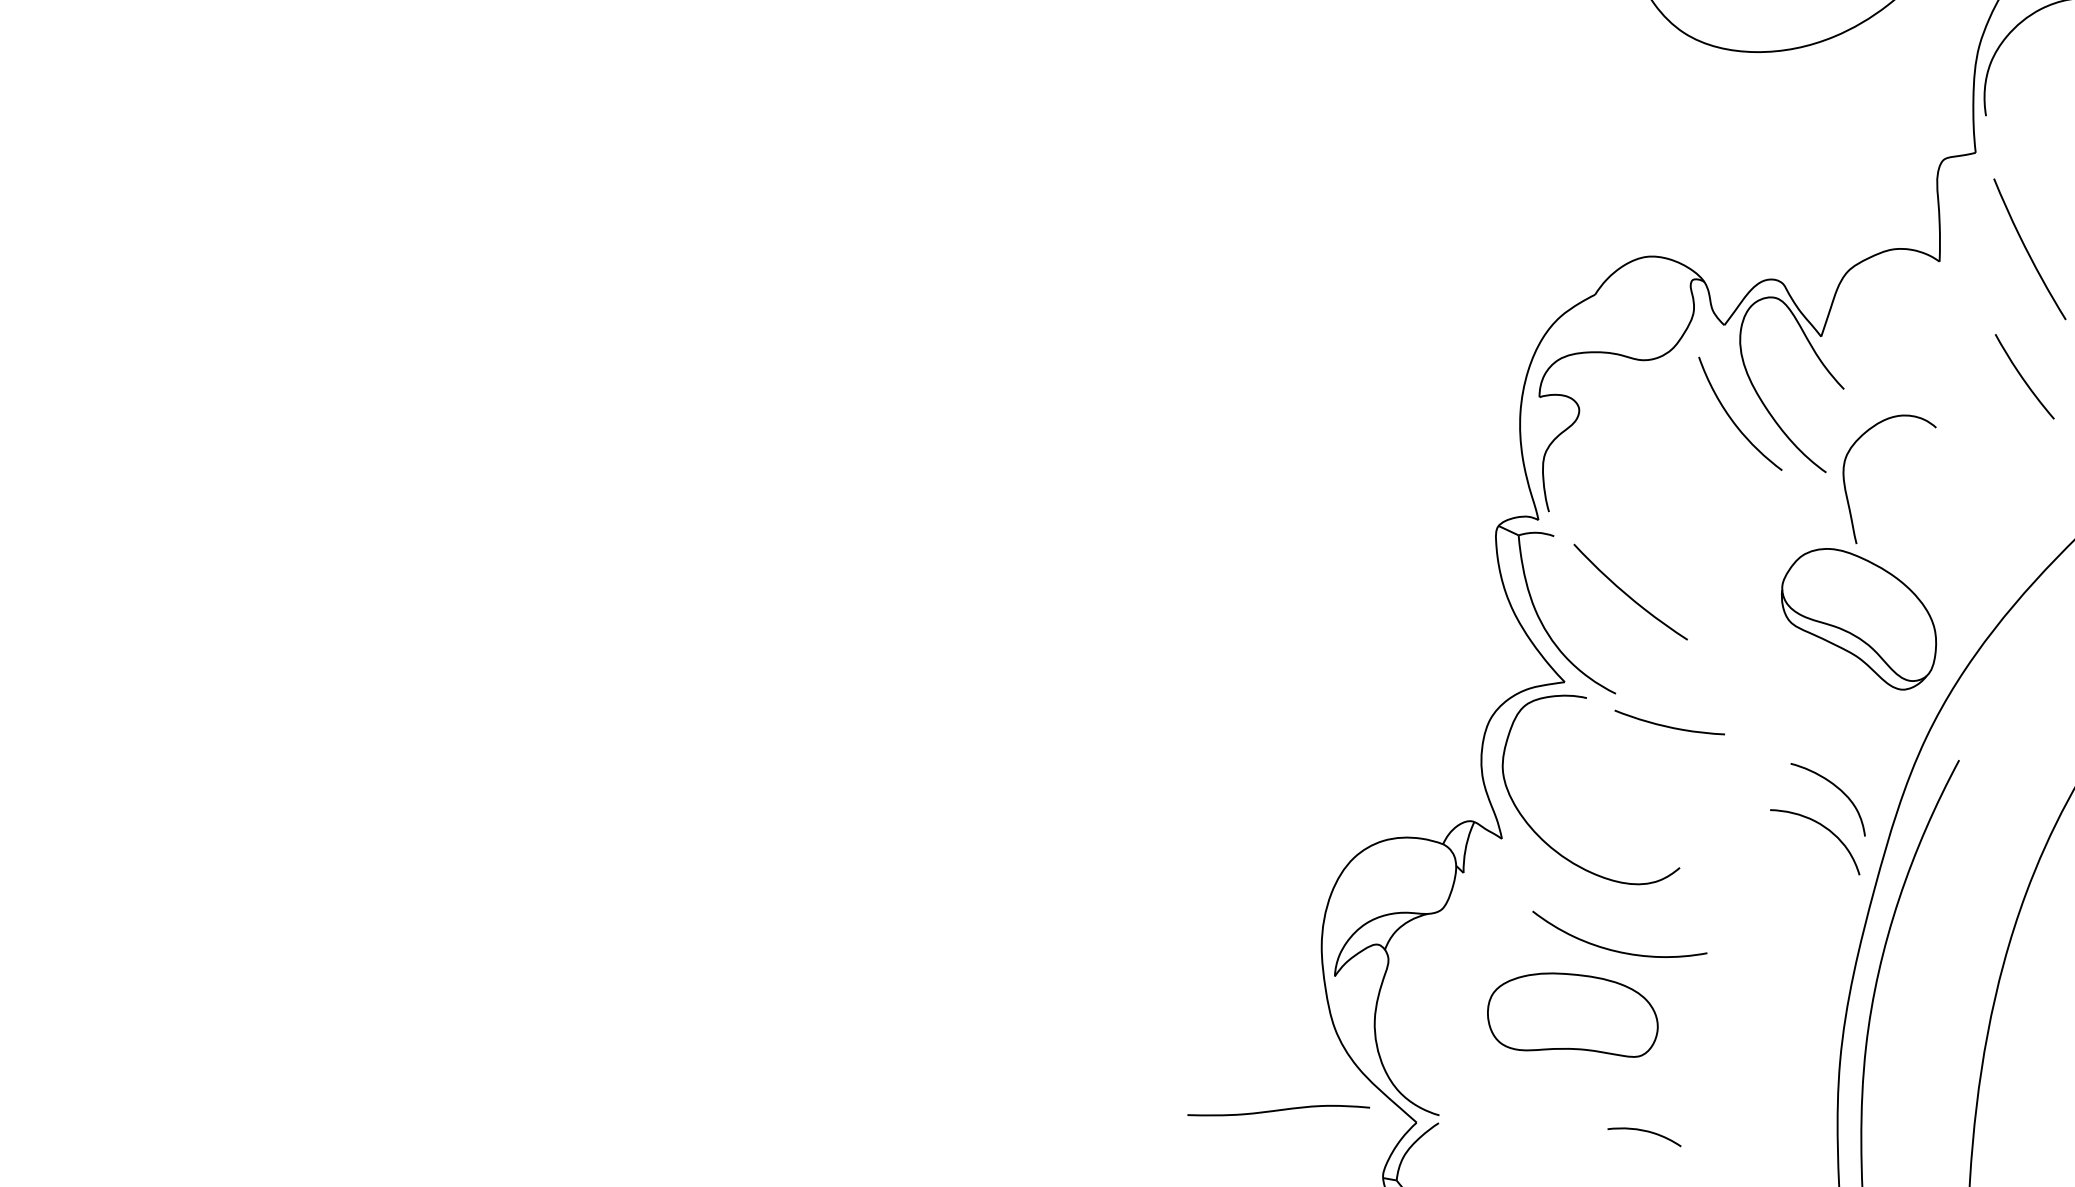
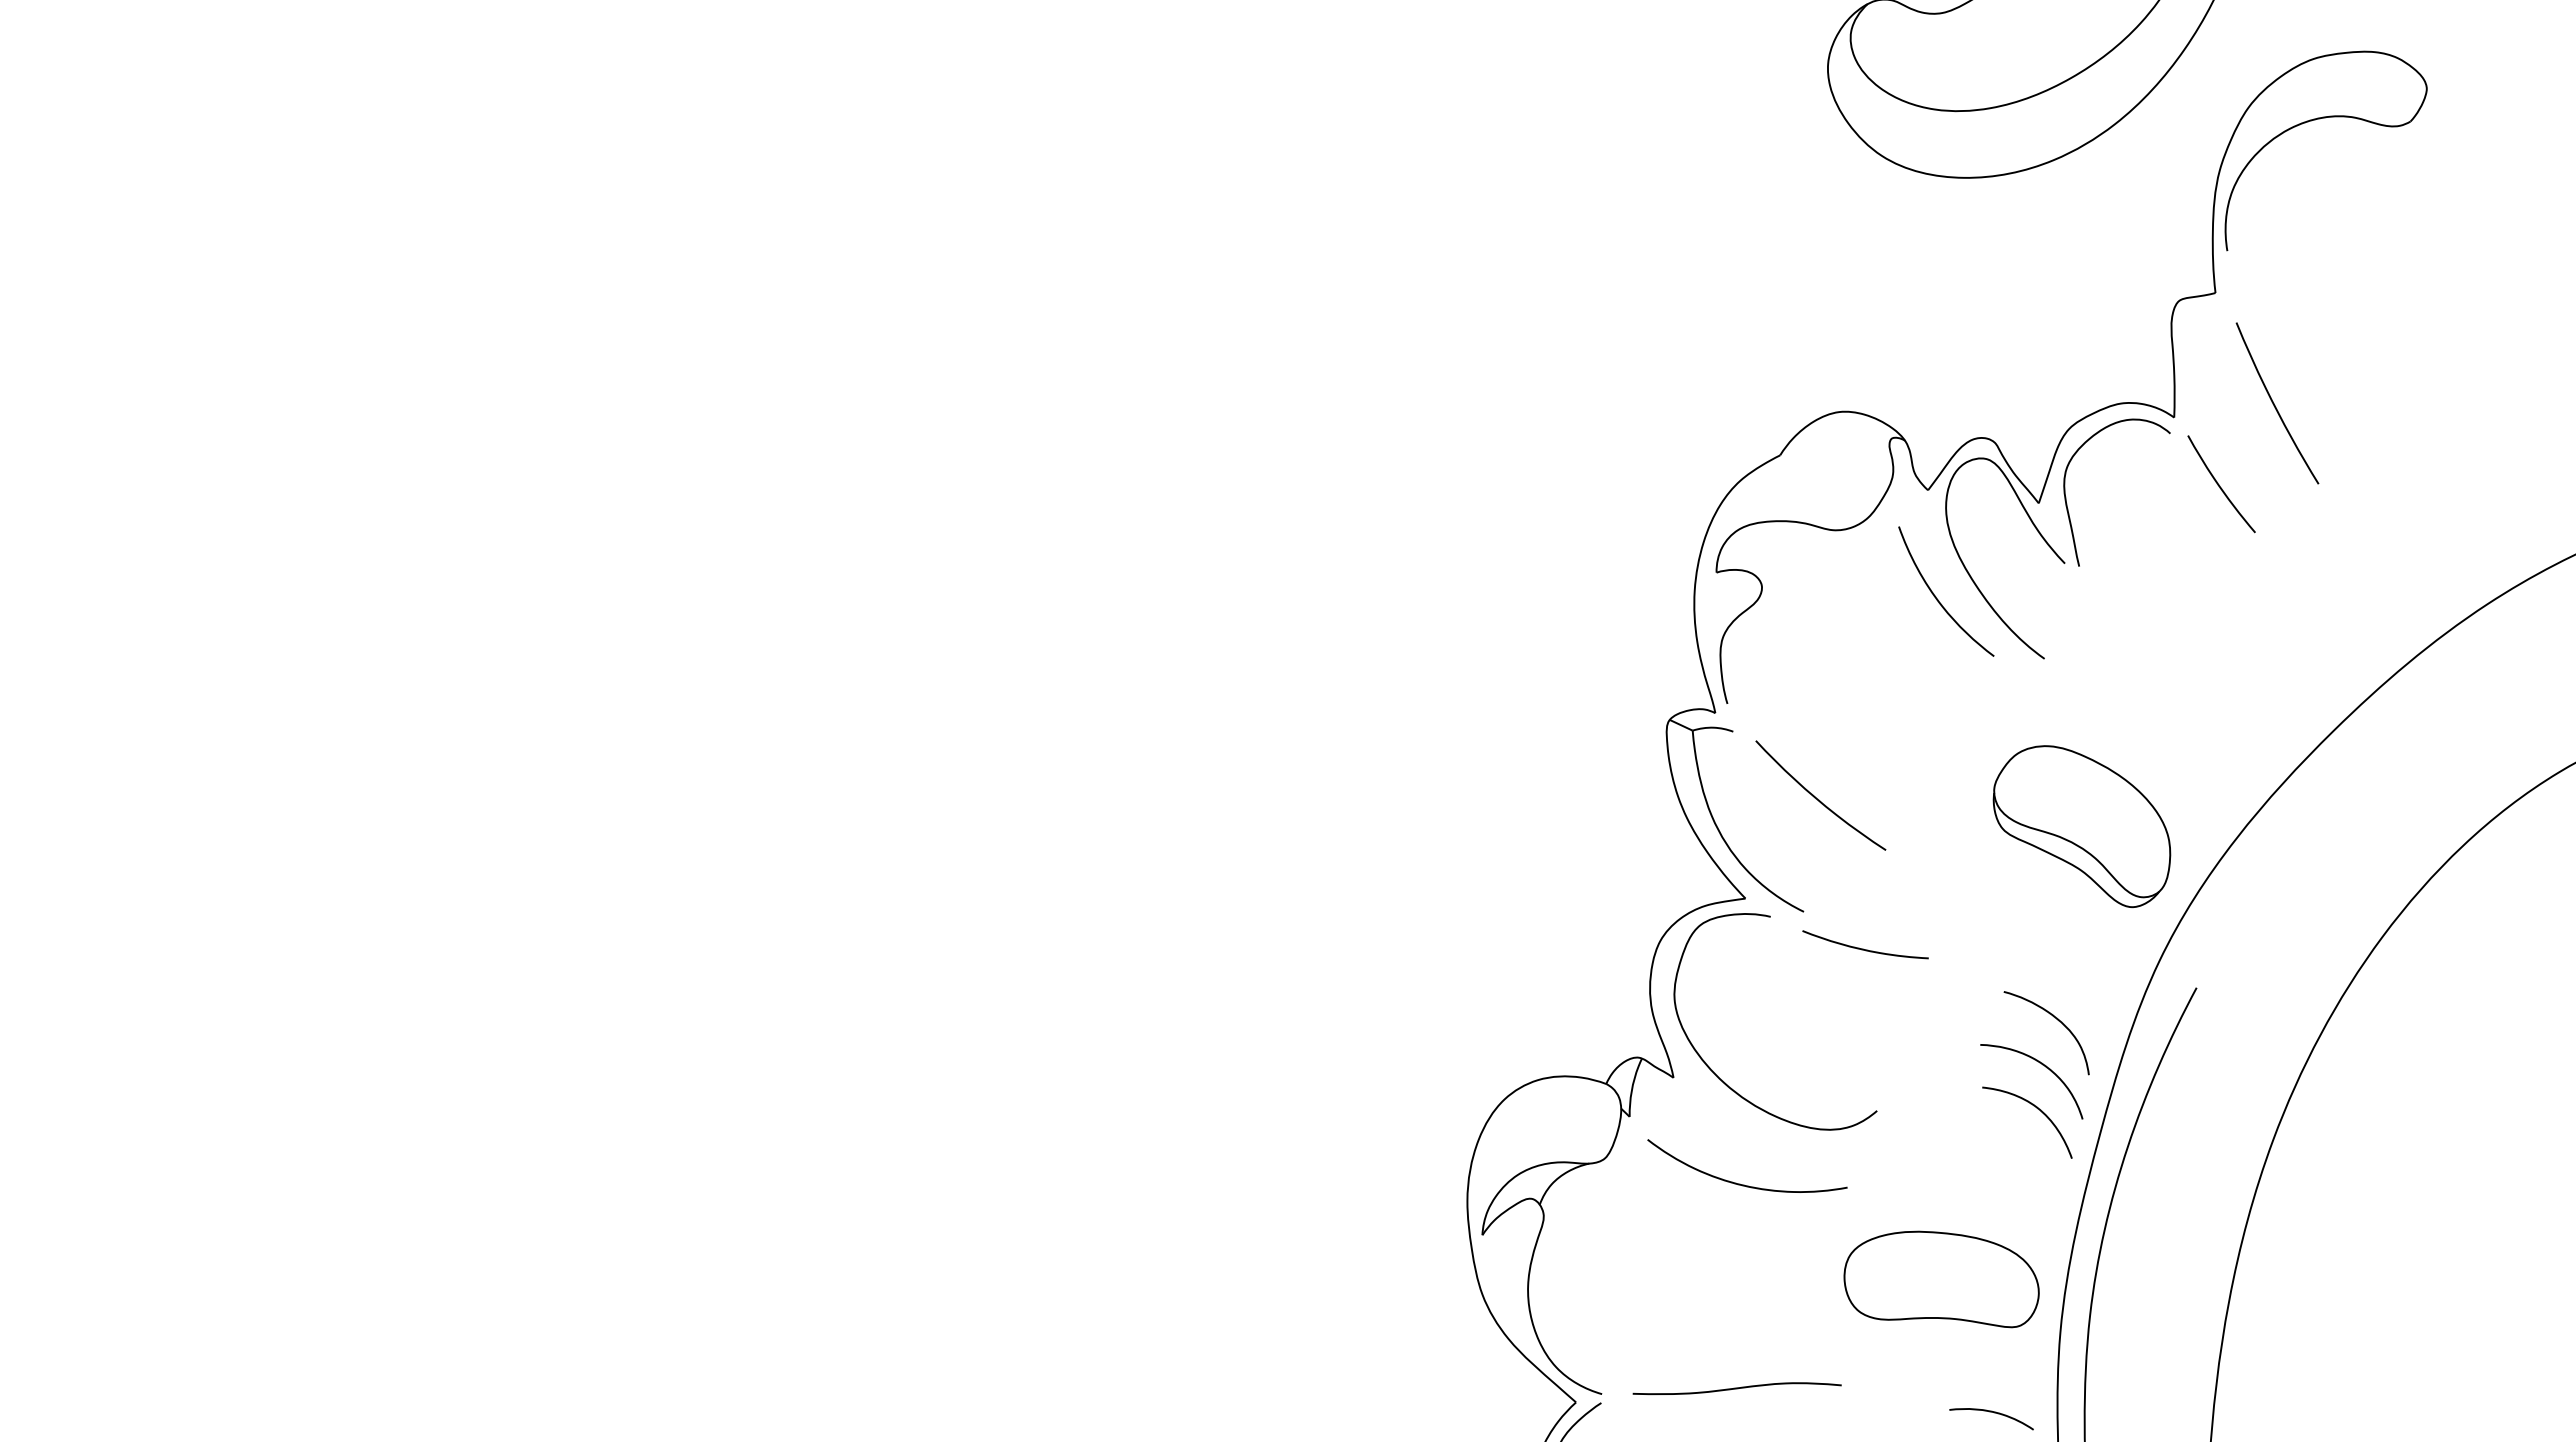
curve: (2022, 377) -> (2219, 484), moved
curve: (1846, 488) -> (2067, 503), moved
curve: (1820, 866) -> (2037, 1109), added
curve: (1617, 950) -> (1744, 1184), moved
part: (1572, 1015) -> (1941, 1279), moved
curve: (1278, 1110) -> (1736, 1388), moved
curve: (1647, 1132) -> (1994, 1413), moved

